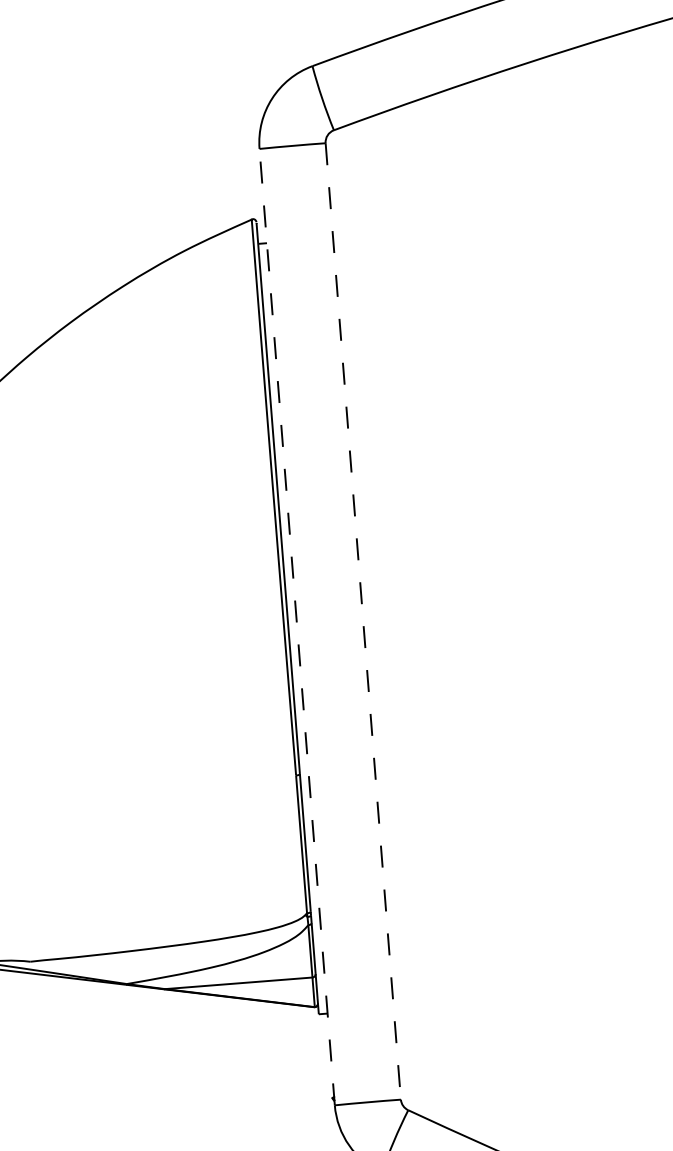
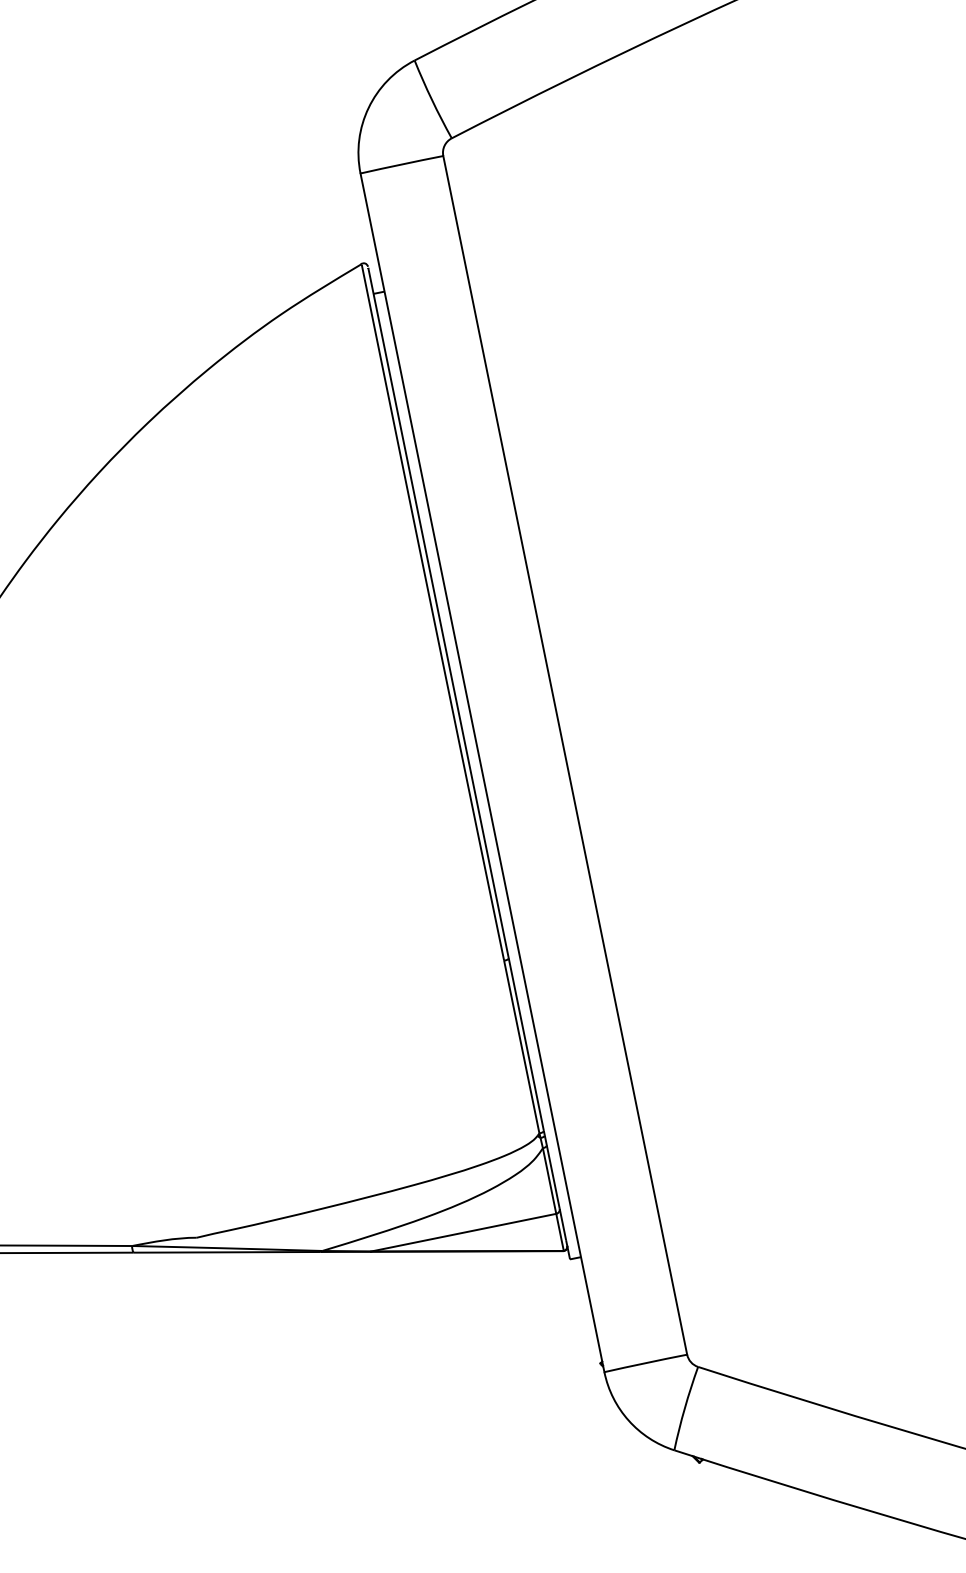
line: (363, 621) -> (565, 755), dashed -> solid
line: (297, 626) -> (482, 772), dashed -> solid

